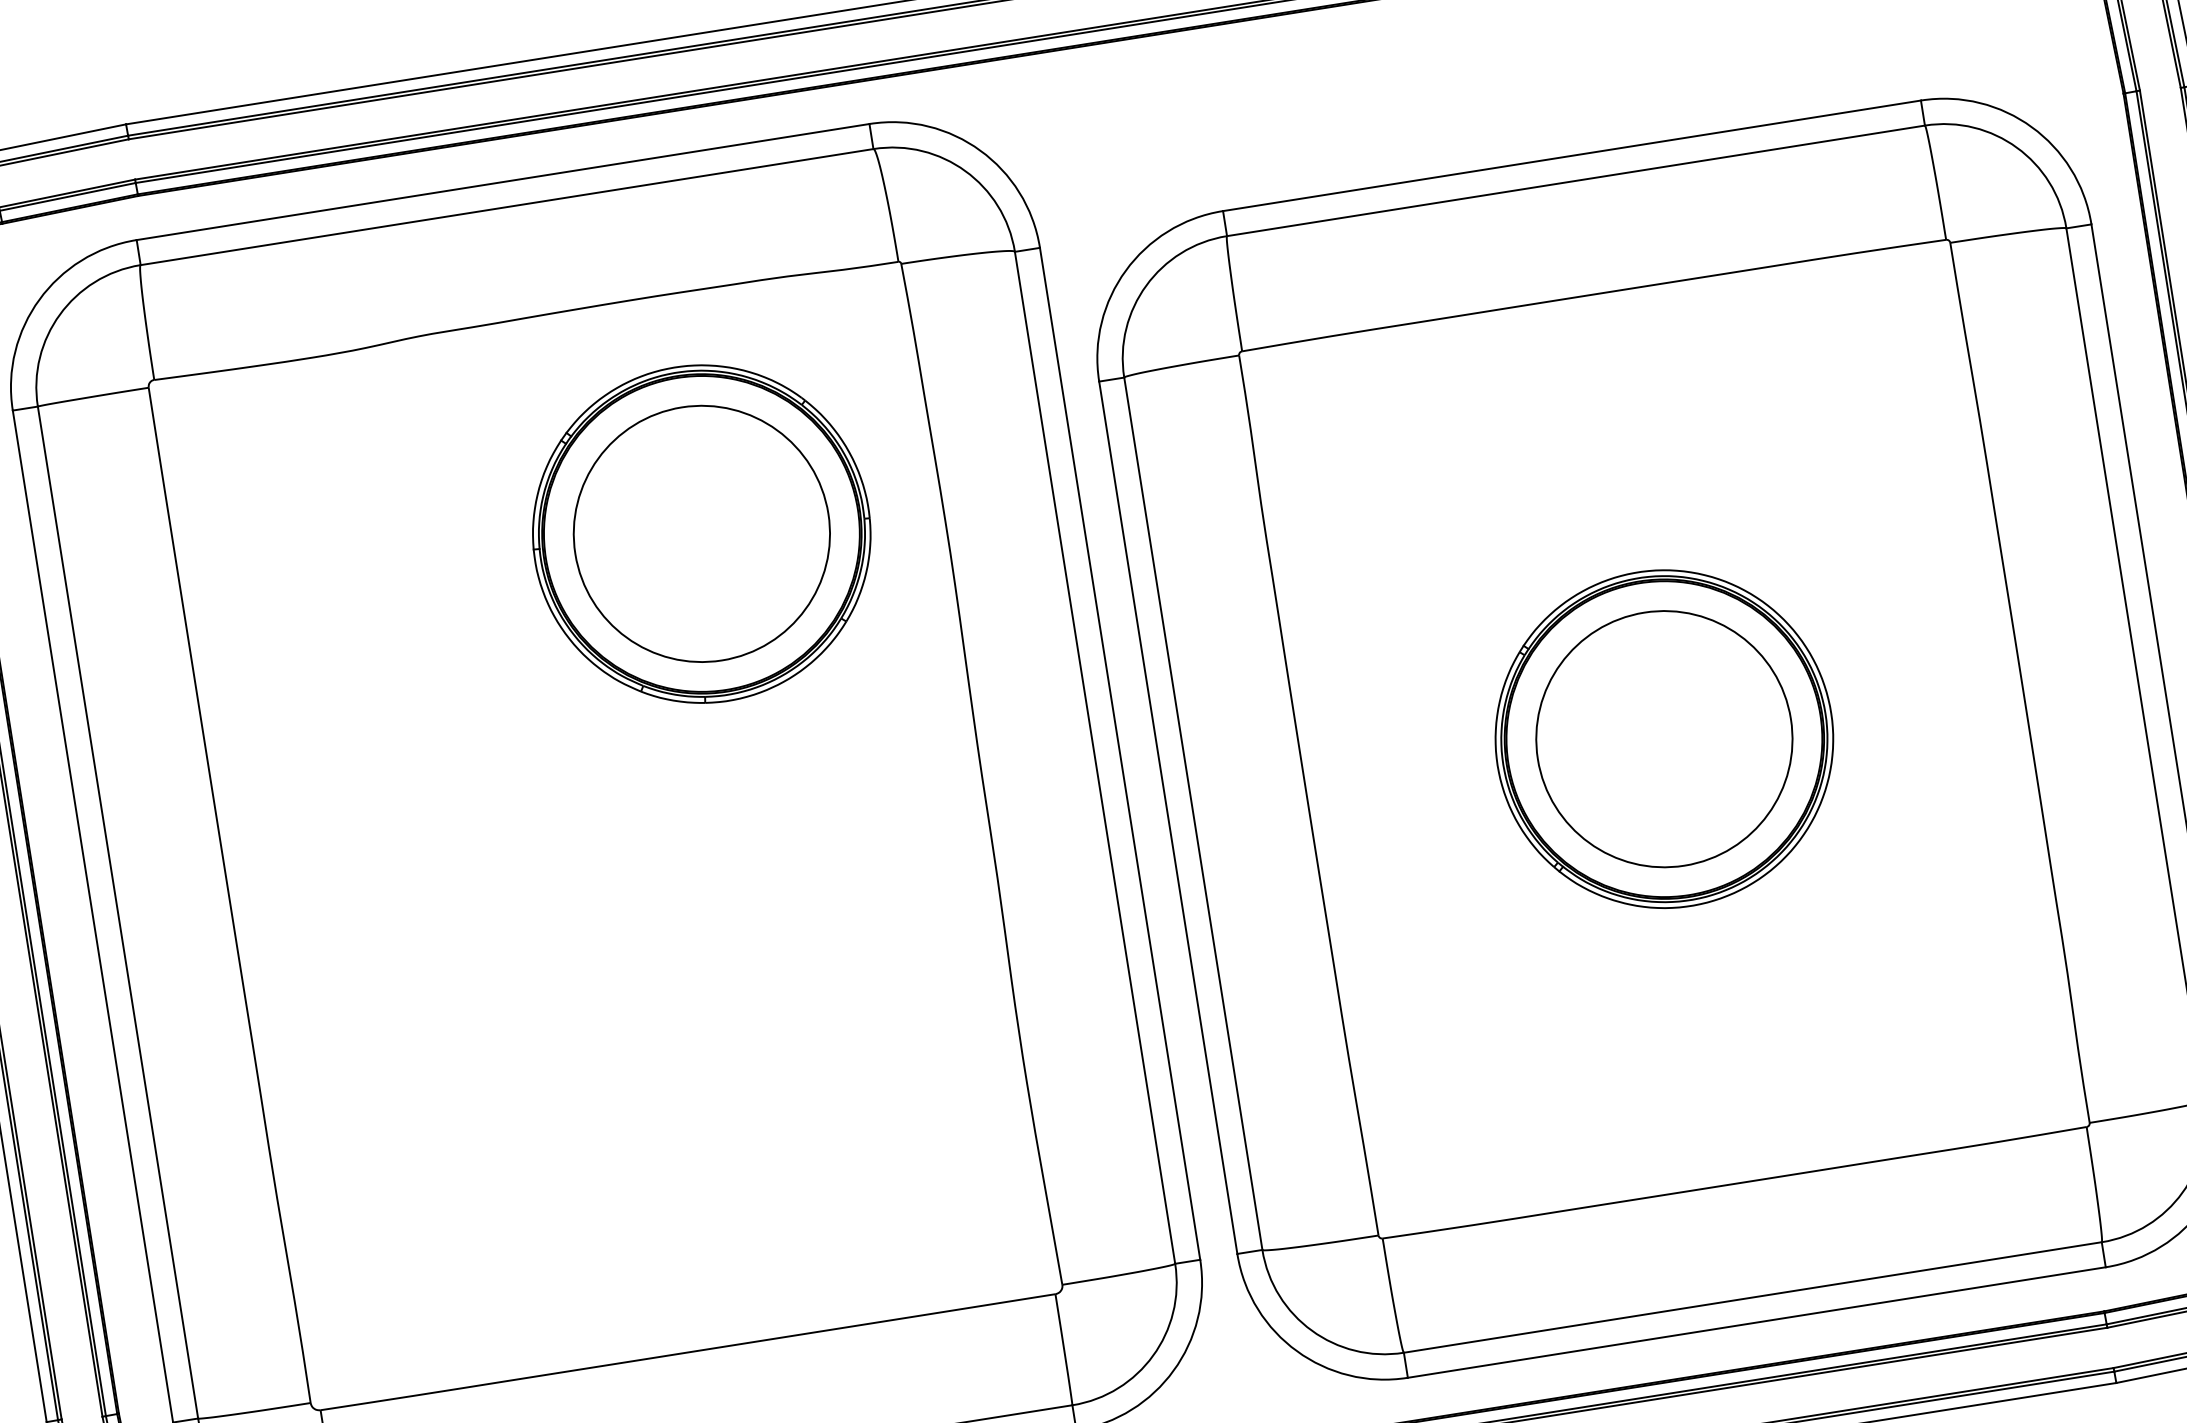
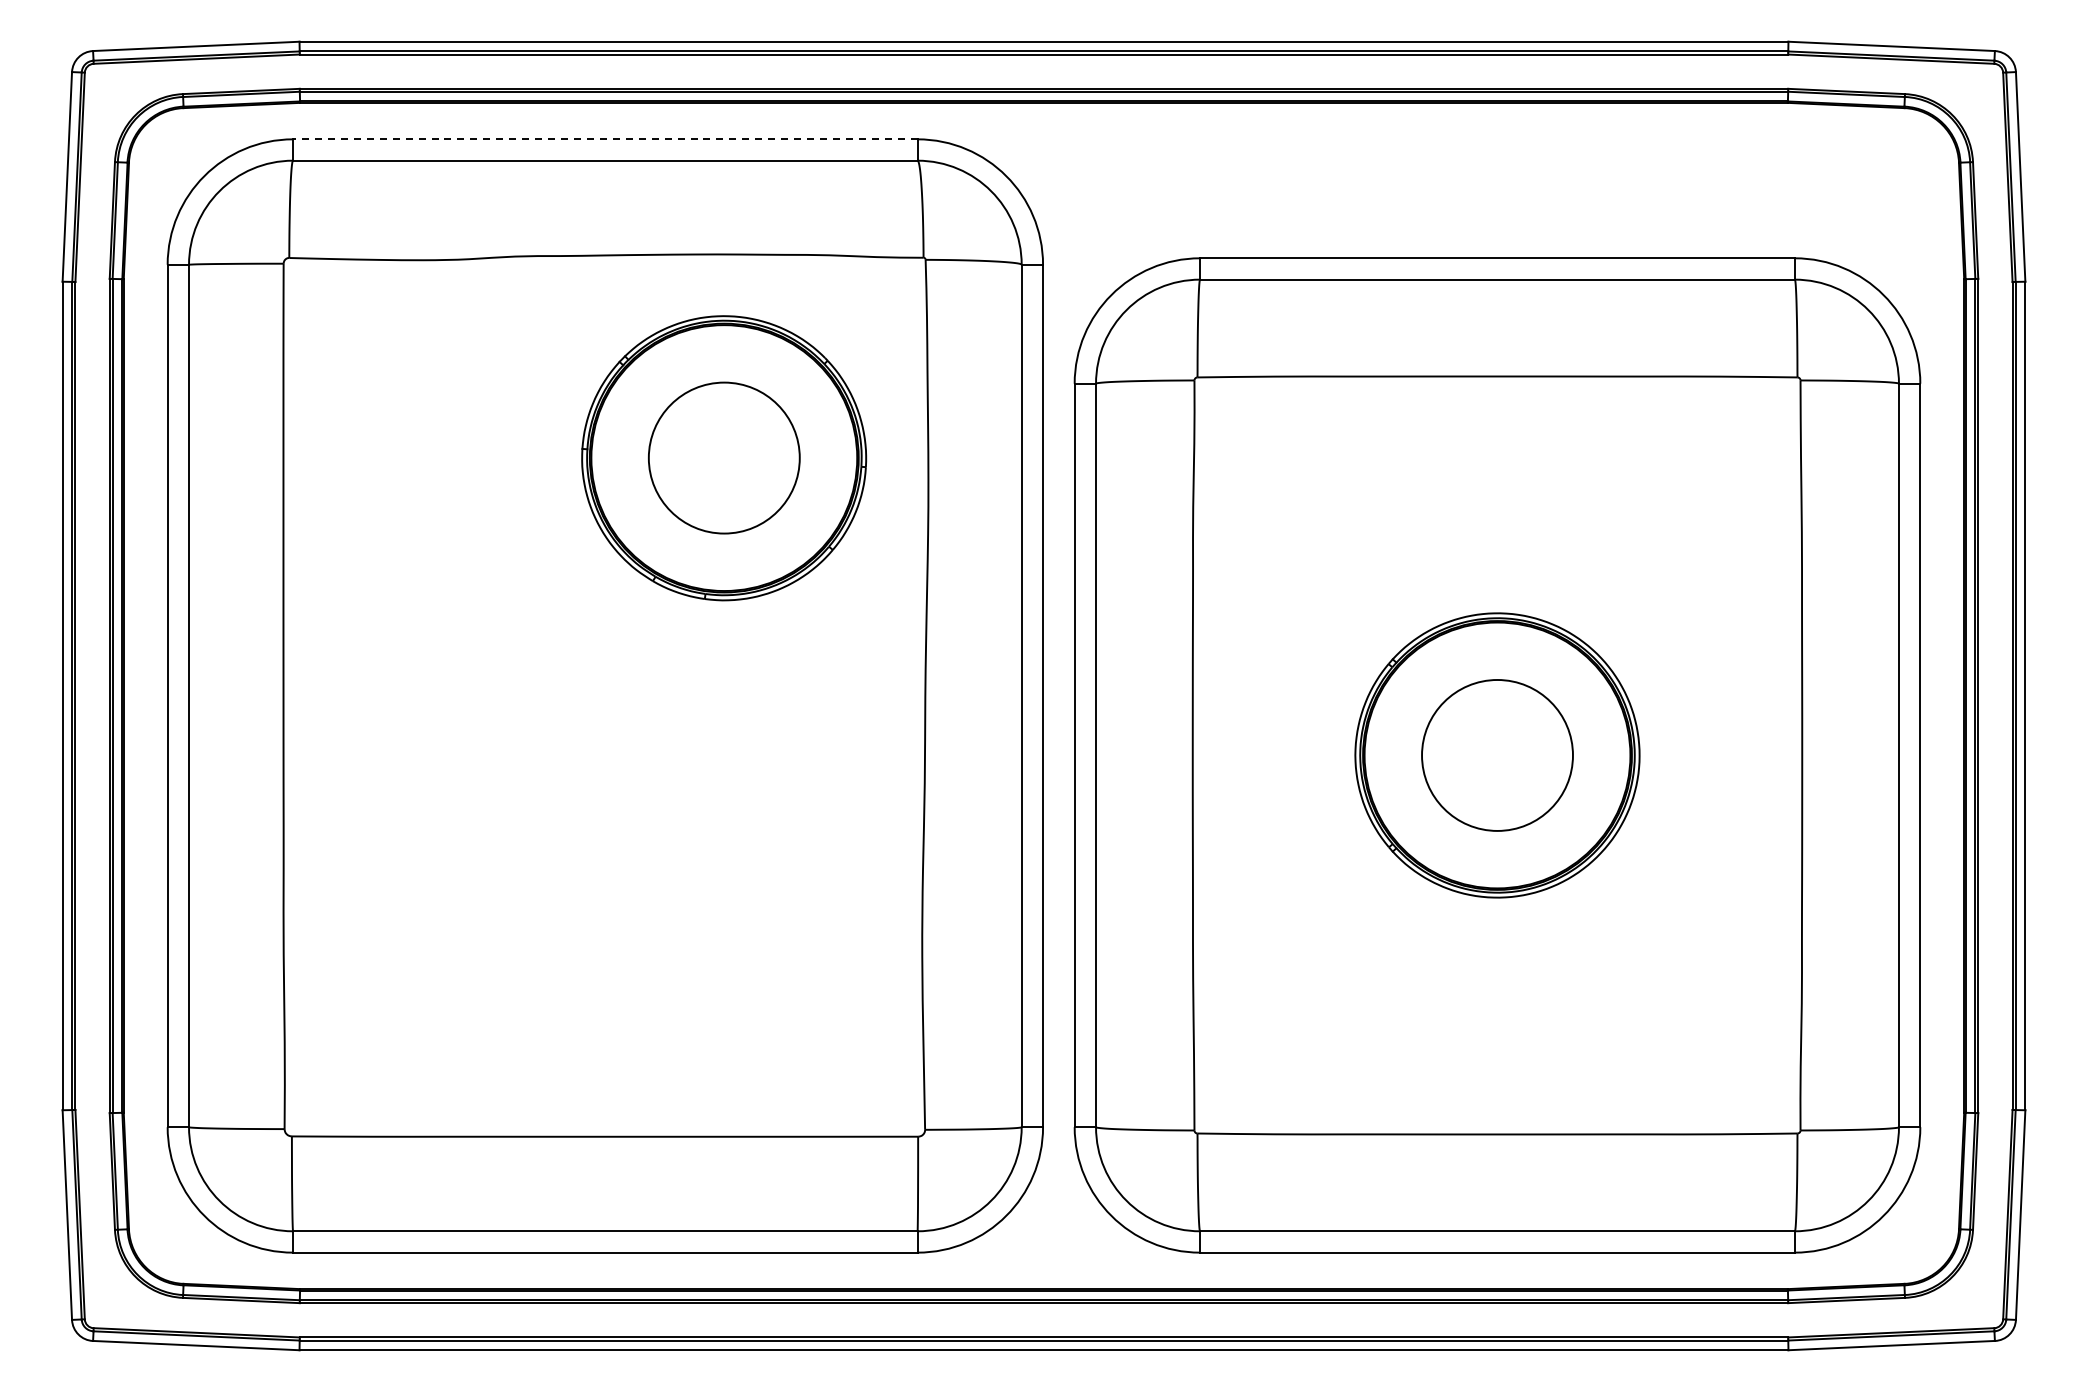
line: (502, 182) -> (604, 139), solid -> dashed
circle: (702, 533) -> (724, 457), size x0.7
circle: (1664, 739) -> (1497, 755), size x0.7

